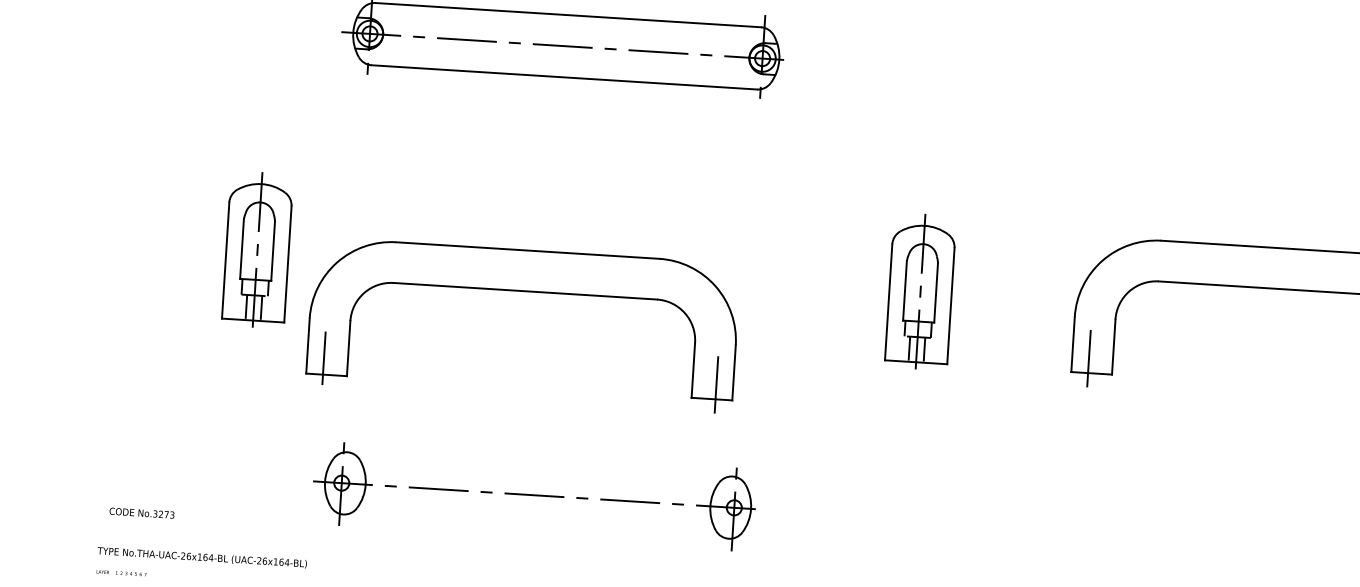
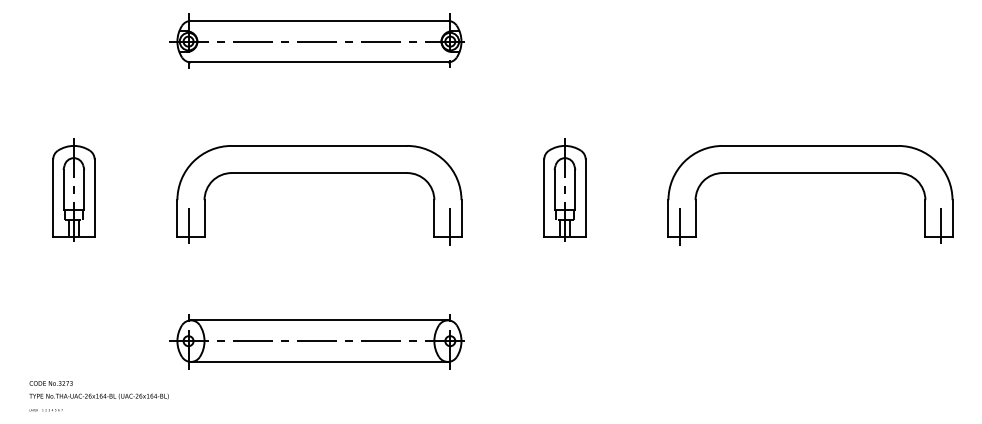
part: (256, 249) -> (73, 189), moved
part: (525, 291) -> (319, 173), moved
line: (538, 464) -> (318, 320), added
text: (140, 513) -> (50, 383), moved
line: (534, 525) -> (318, 361), added

